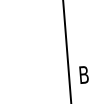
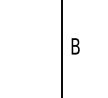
text: (83, 75) -> (75, 46), moved

